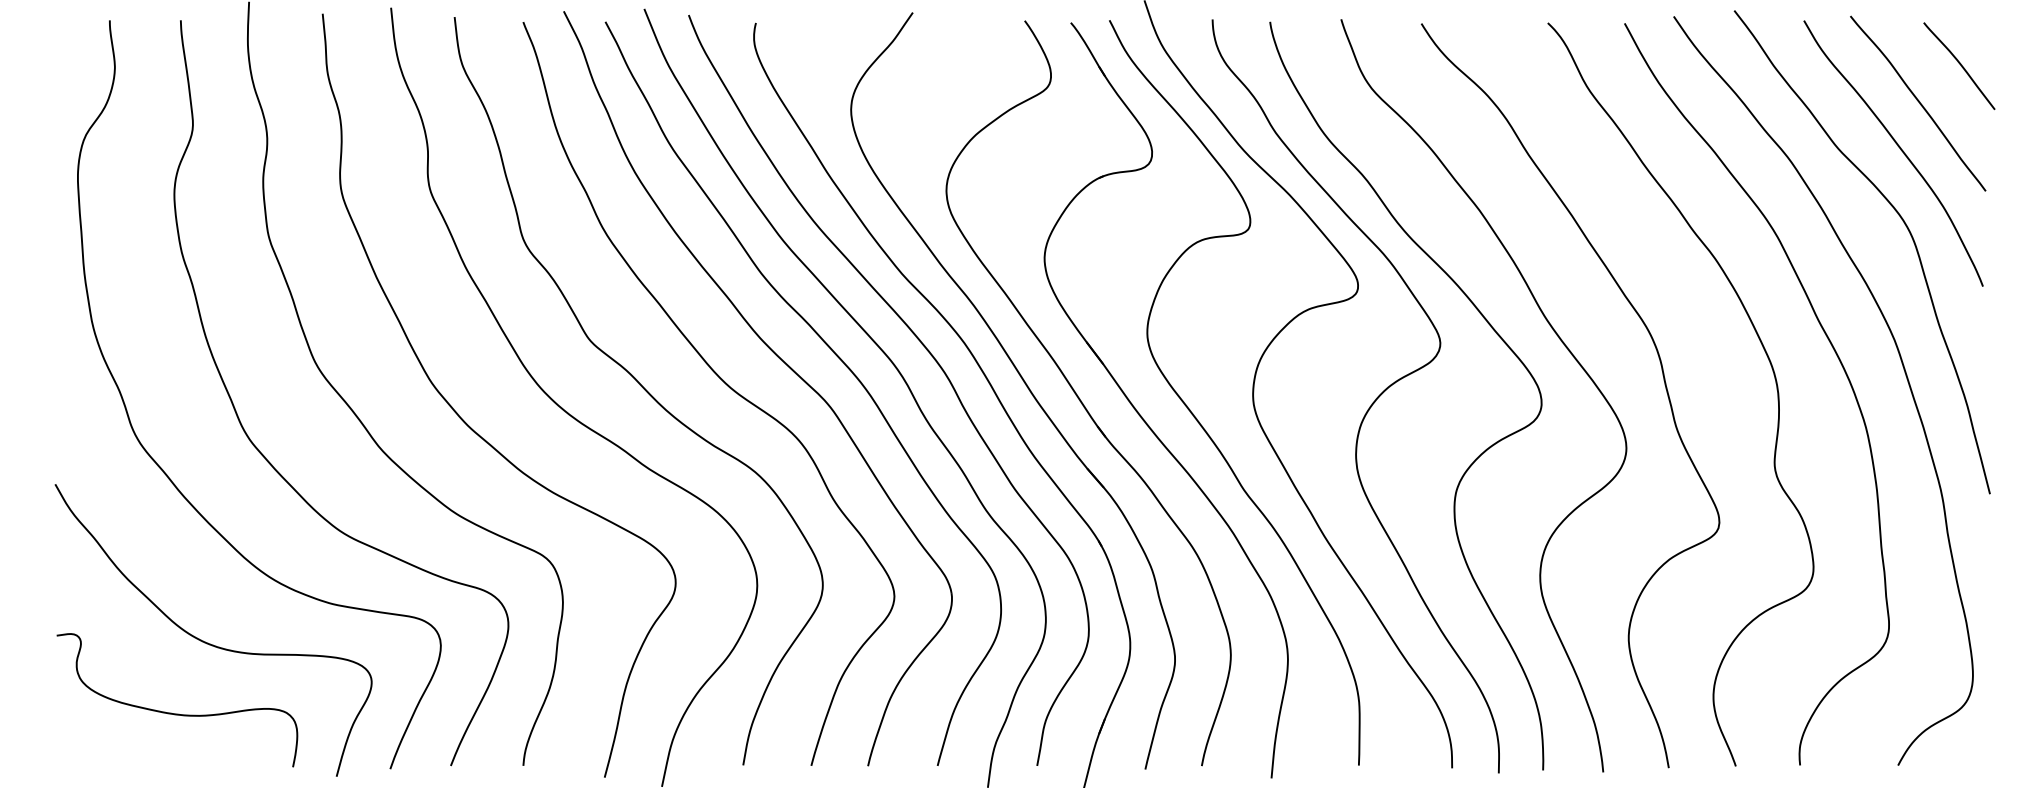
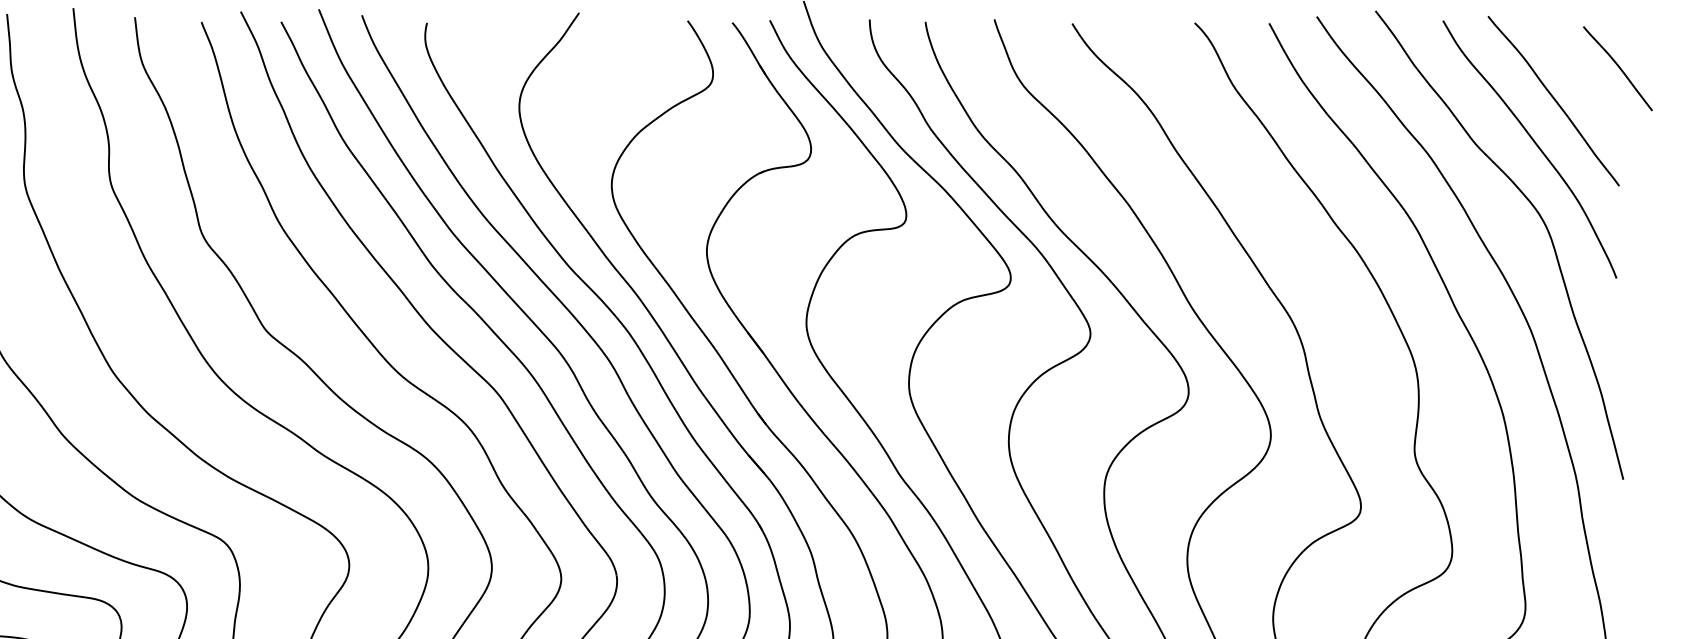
curve: (1959, 64) -> (1618, 67), moved

